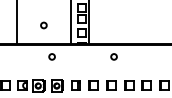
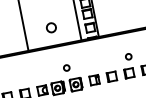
circle: (43, 25) -> (51, 27), size x1.6
circle: (51, 56) -> (66, 67), moved
circle: (113, 56) -> (128, 56), moved

